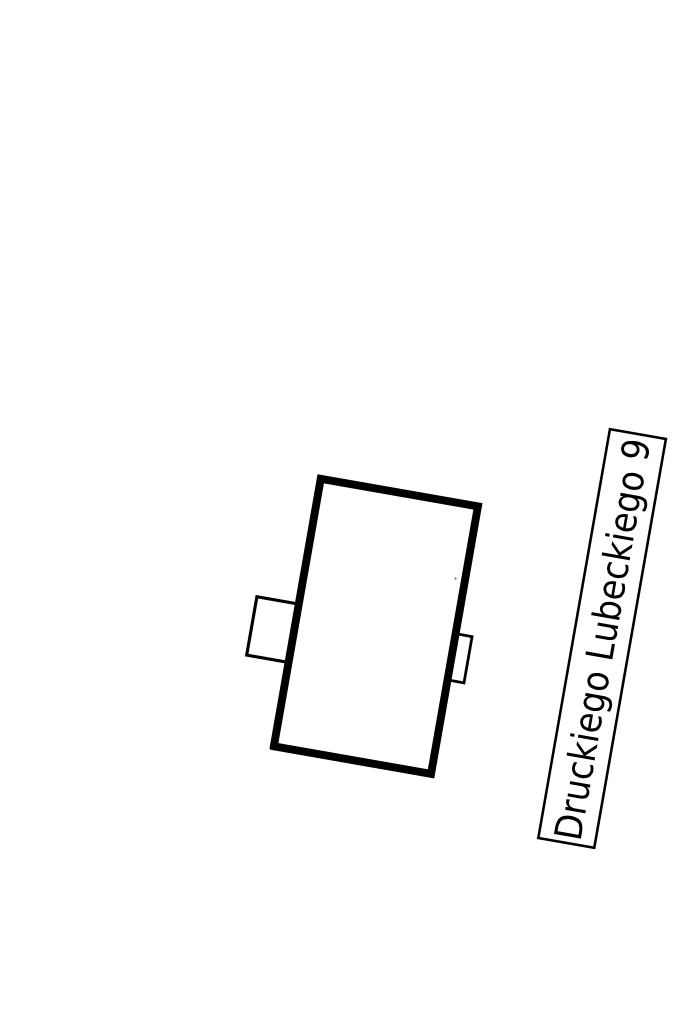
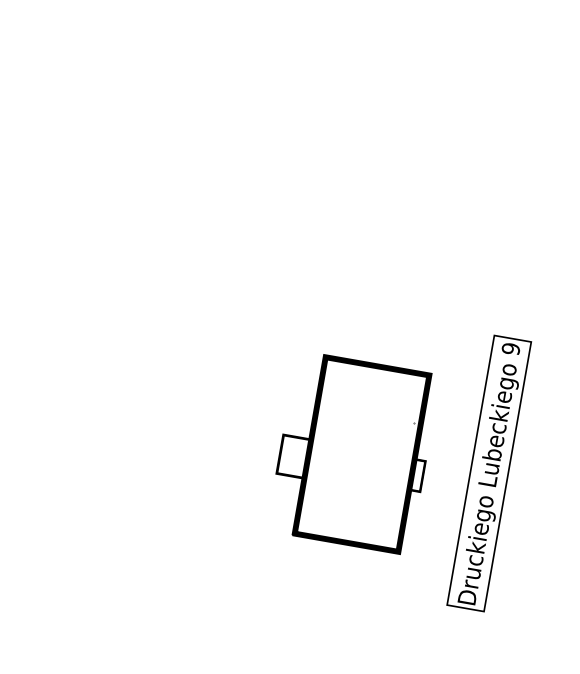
part: (362, 626) -> (353, 454), moved

